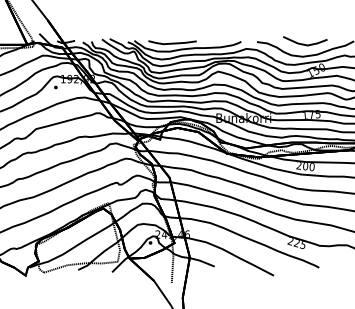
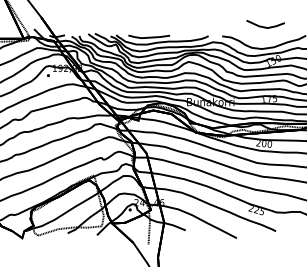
line: (304, 43) -> (264, 26), moved

